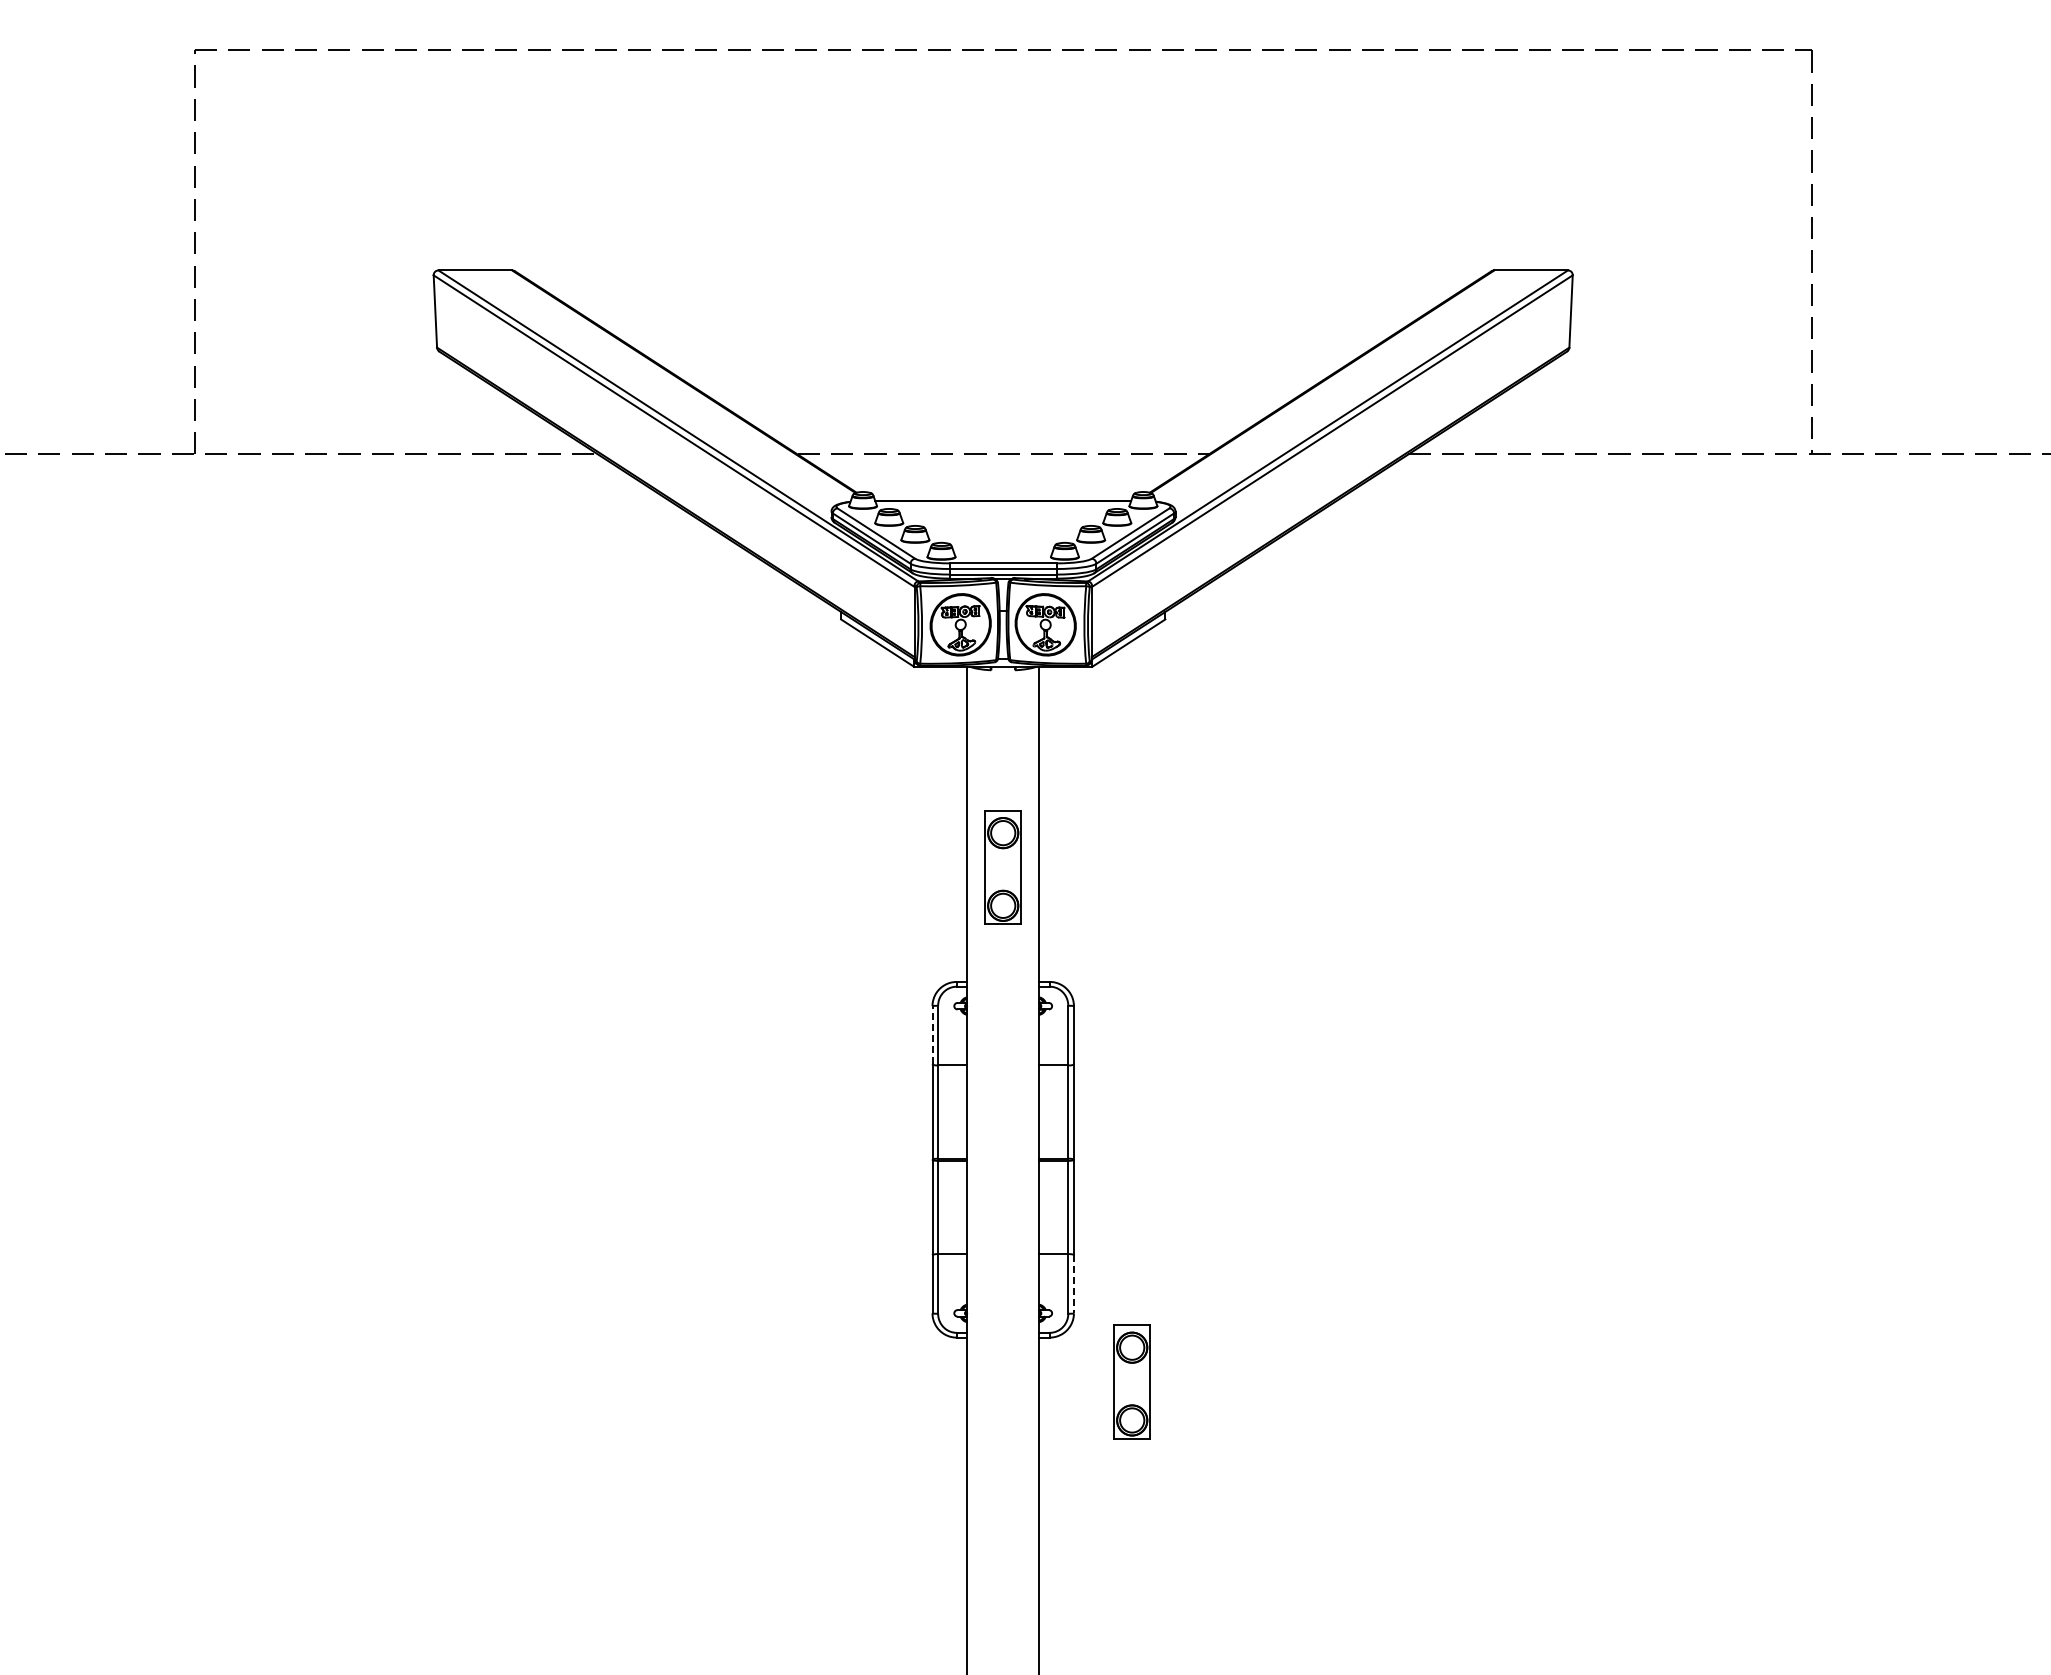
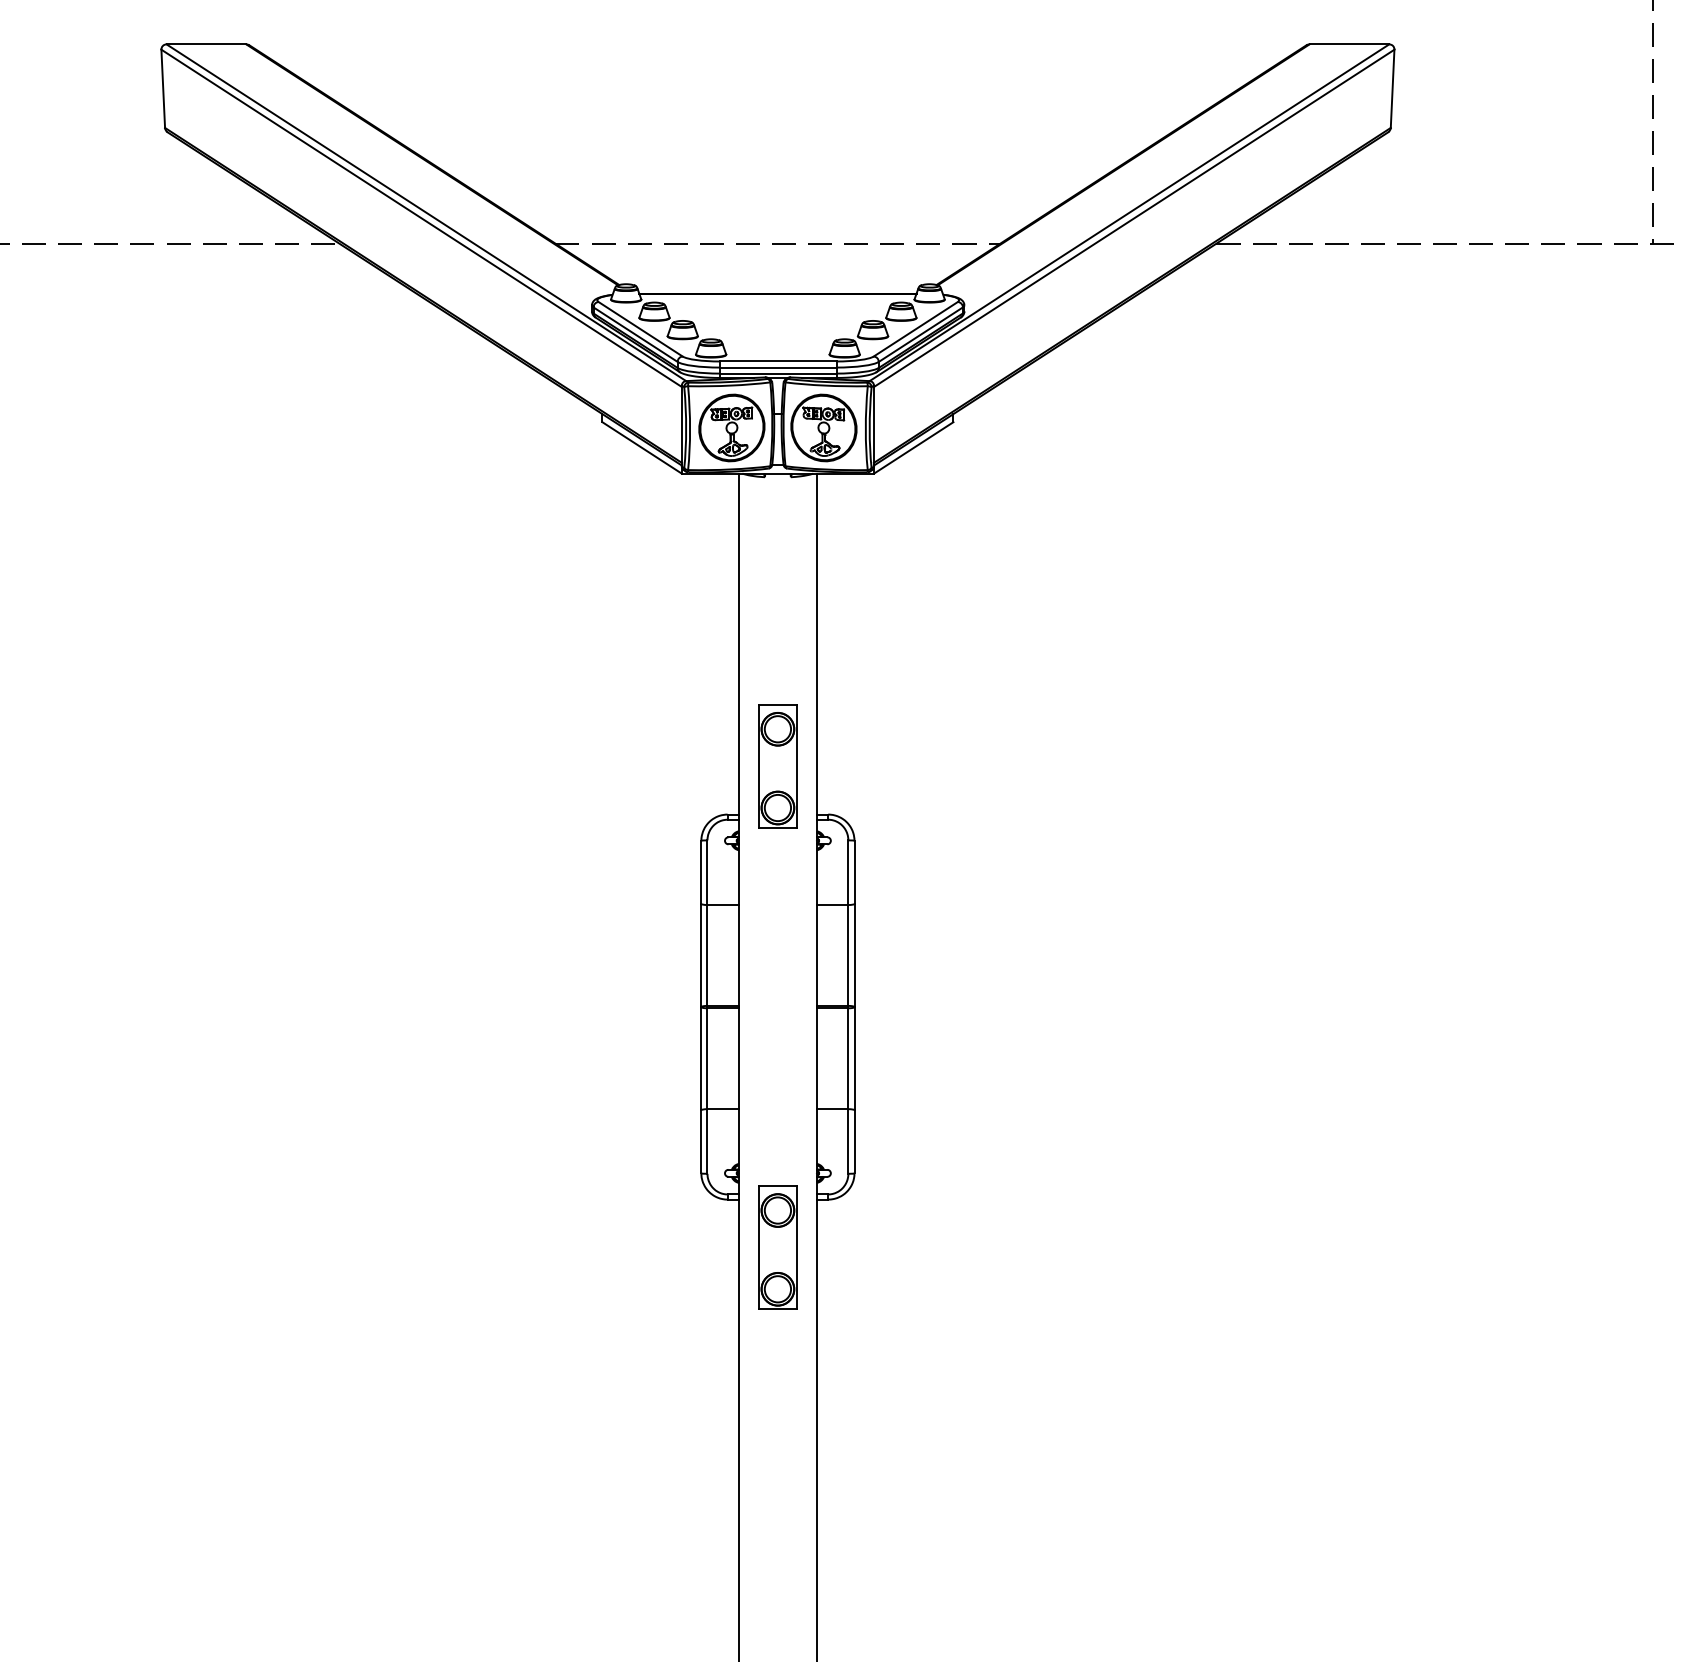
part: (1002, 867) -> (777, 766), moved
line: (932, 1034) -> (701, 871), dashed -> solid
line: (1073, 1284) -> (853, 1142), dashed -> solid
part: (1131, 1381) -> (777, 1247), moved

